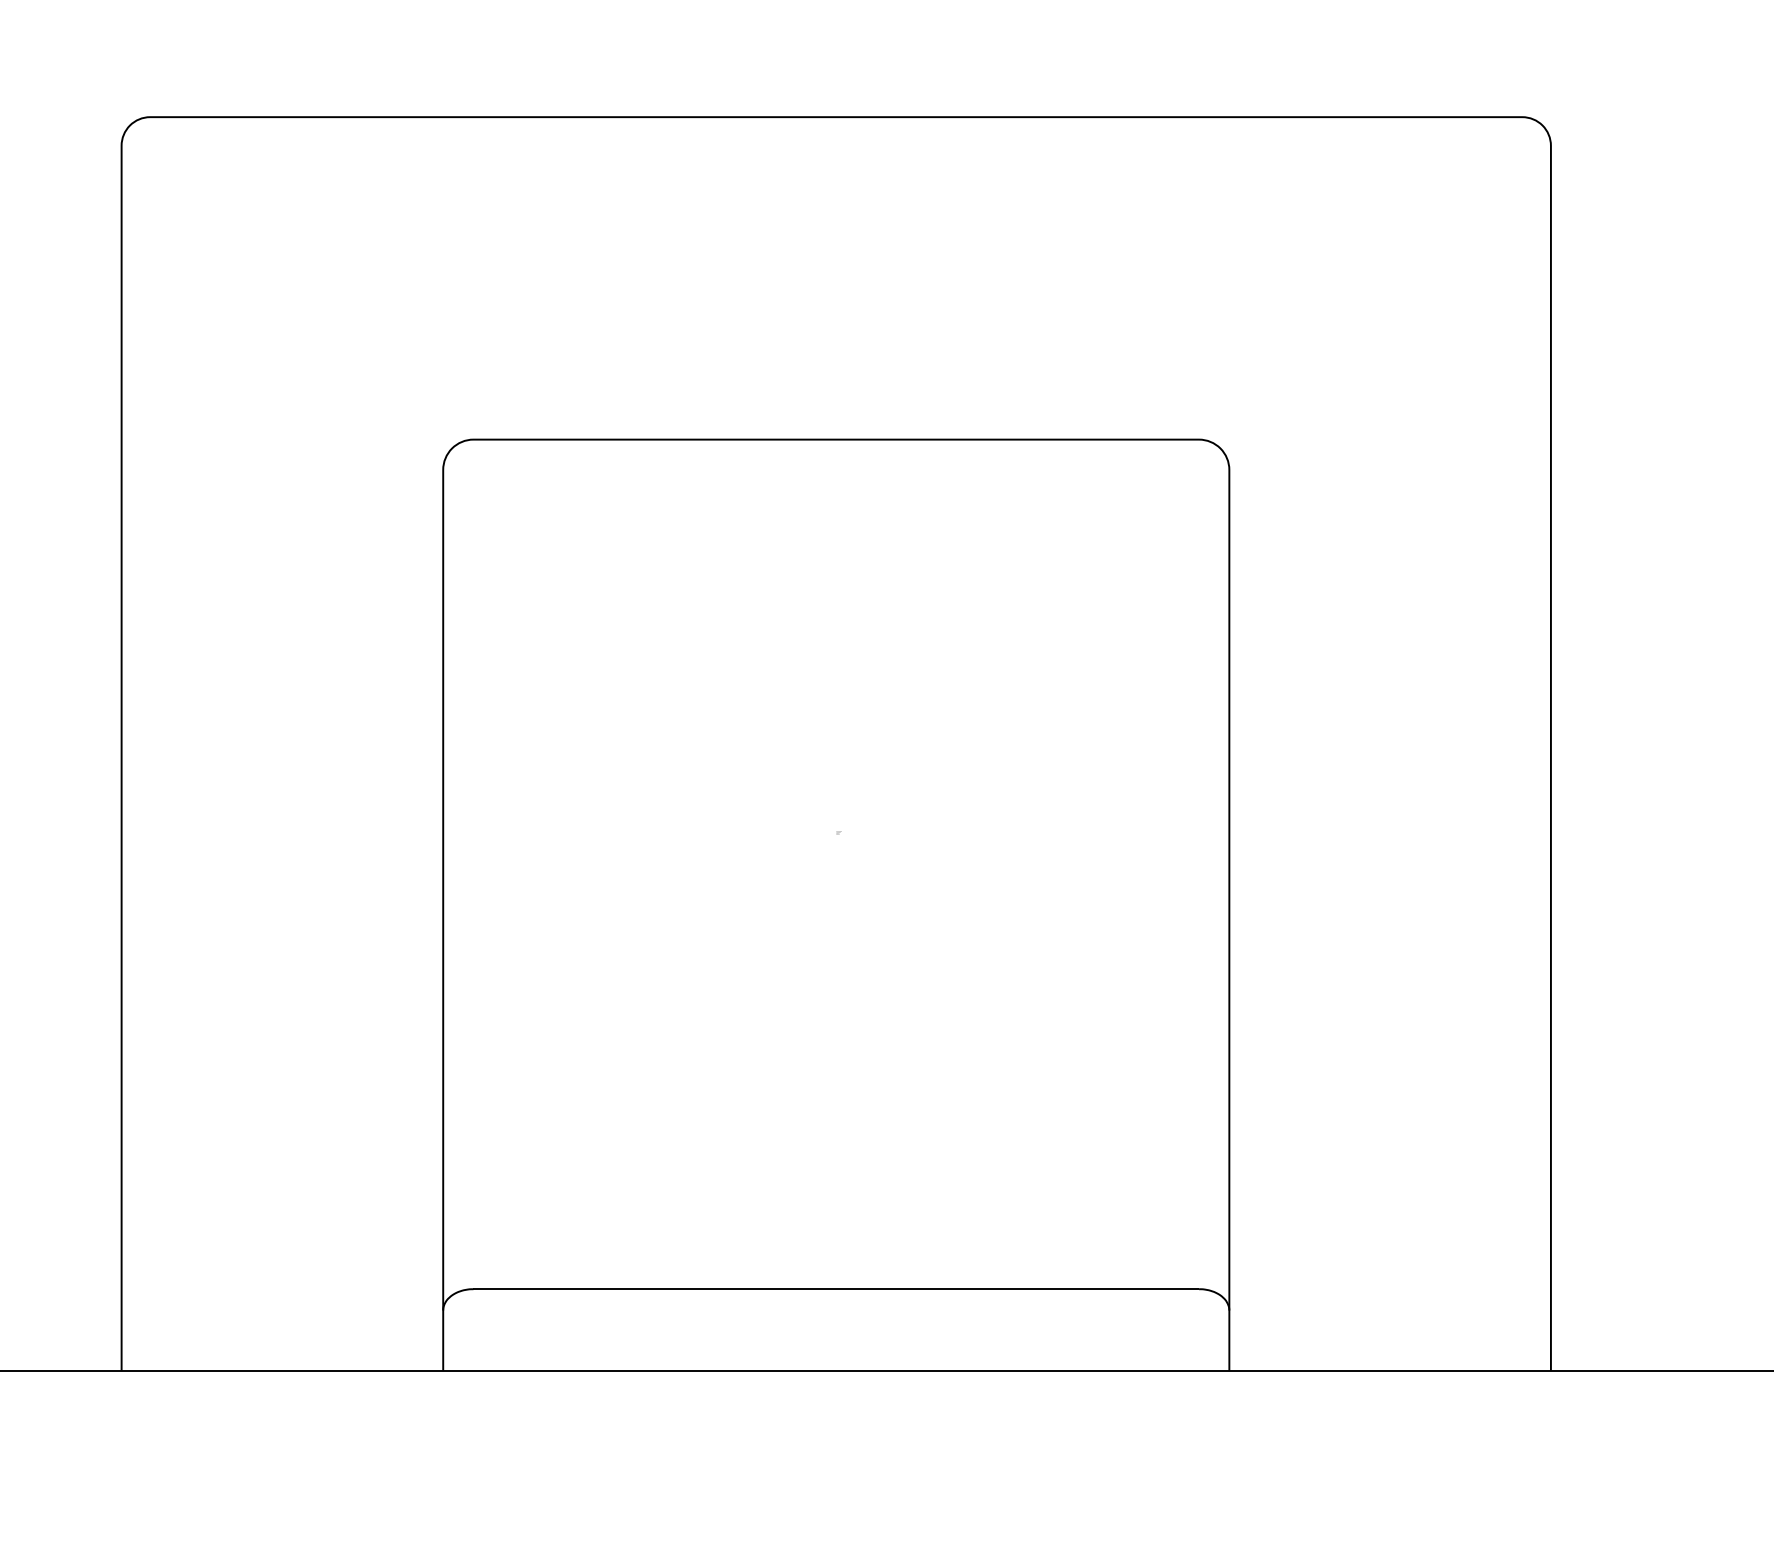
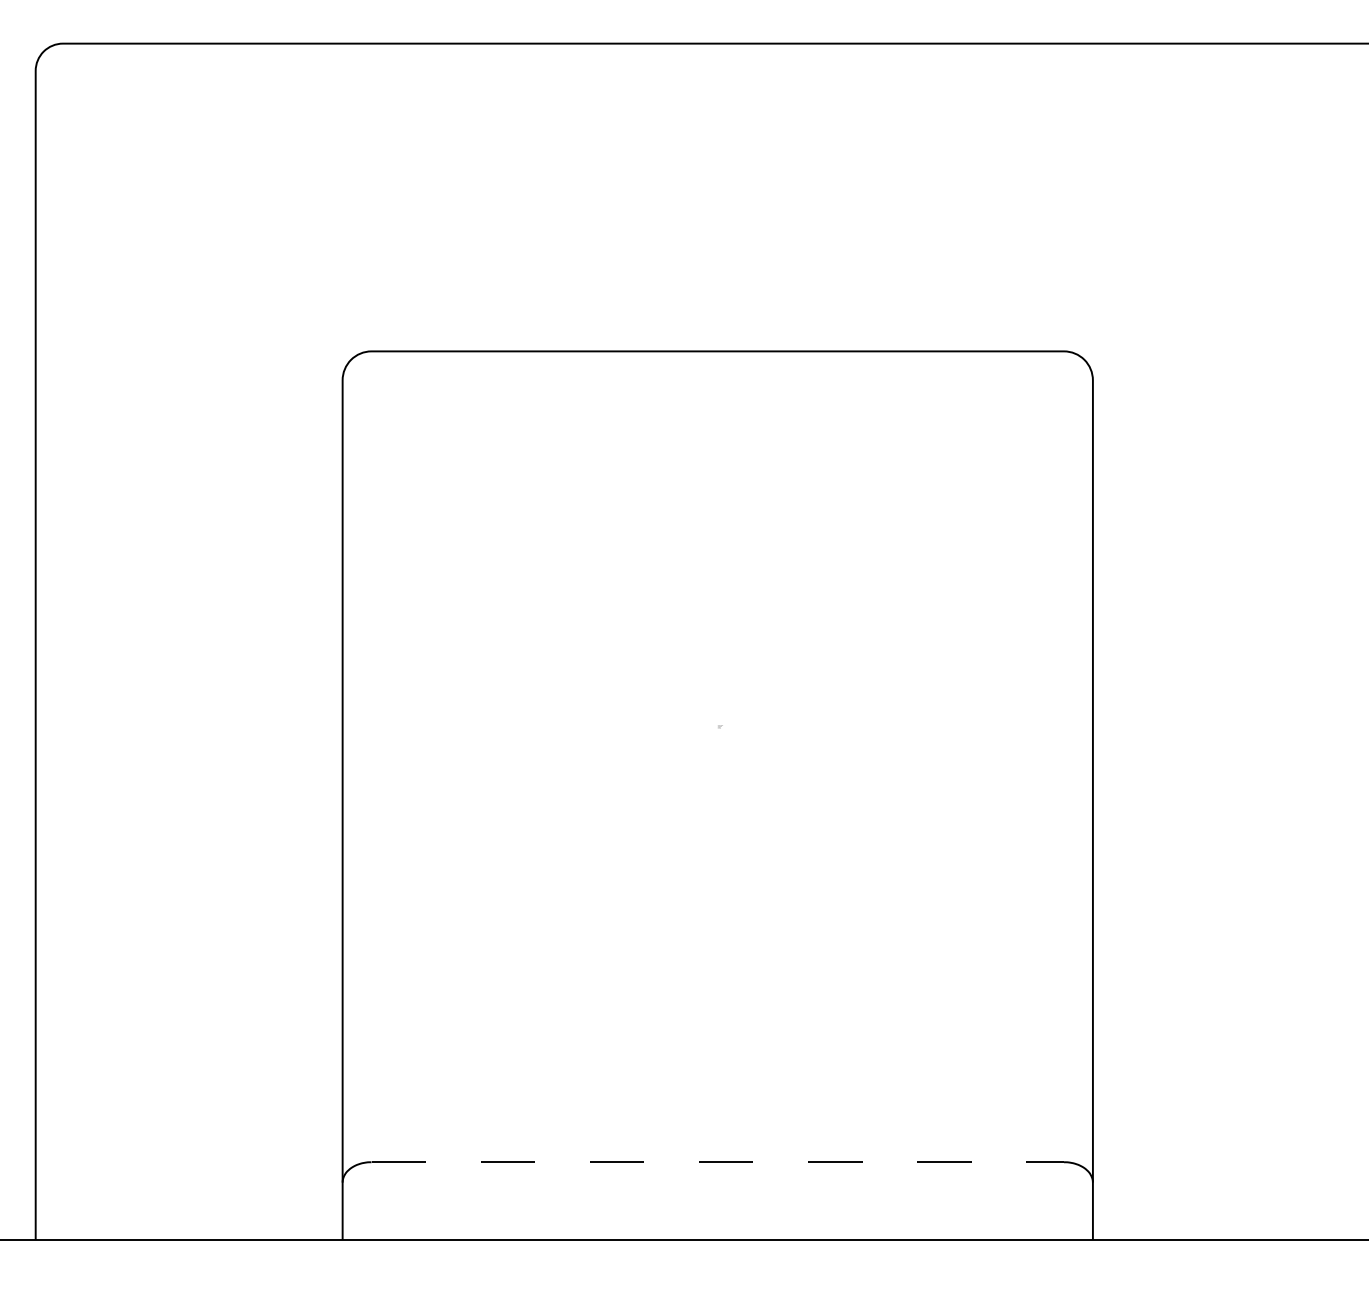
line: (836, 1289) -> (717, 1162), solid -> dashed

